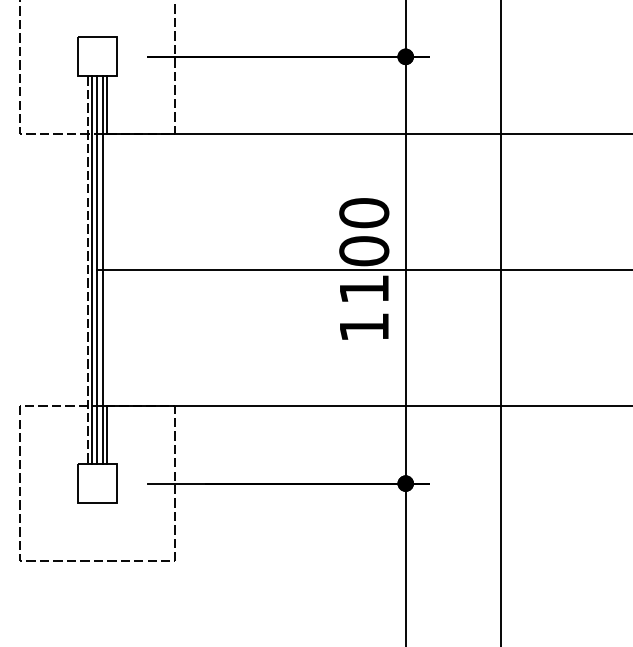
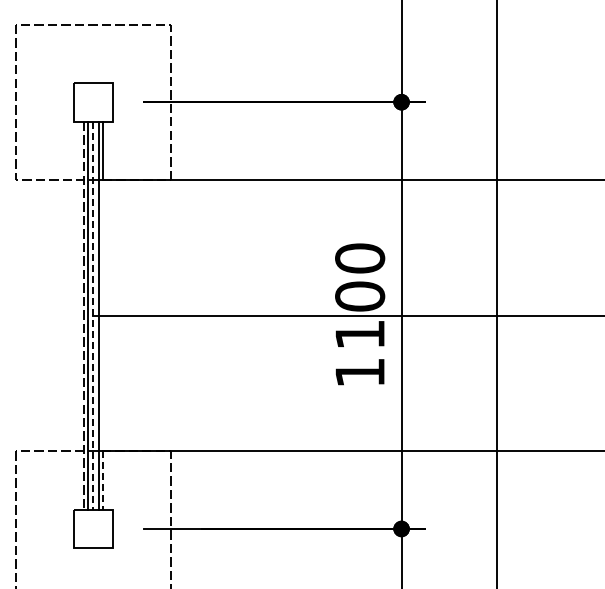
line: (97, 270) -> (93, 315), solid -> dashed
line: (107, 435) -> (103, 480), solid -> dashed

